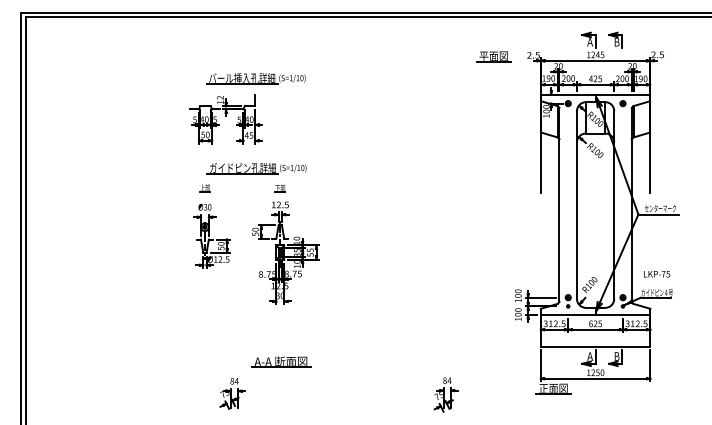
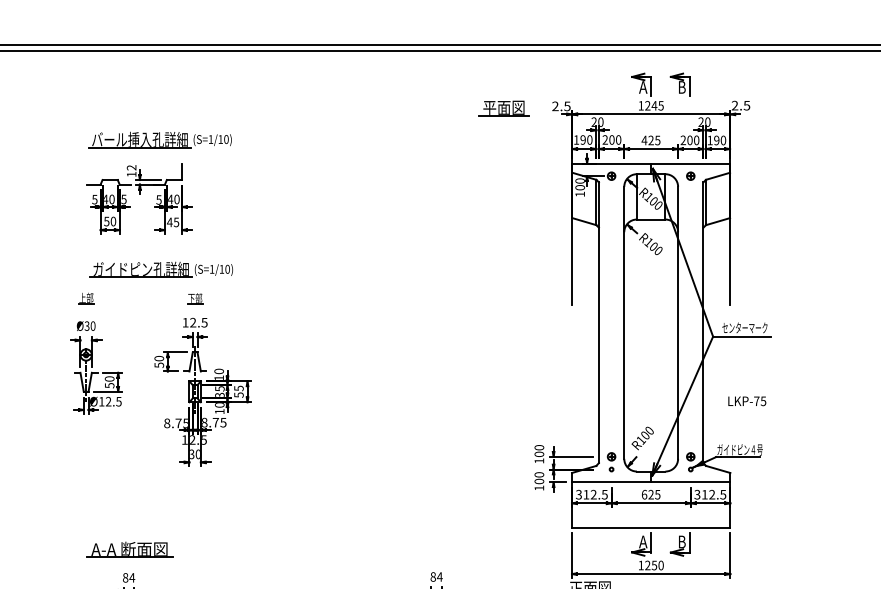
part: (225, 119) -> (139, 199), moved
text: (657, 274) -> (747, 401), moved
part: (281, 361) -> (130, 549), moved

